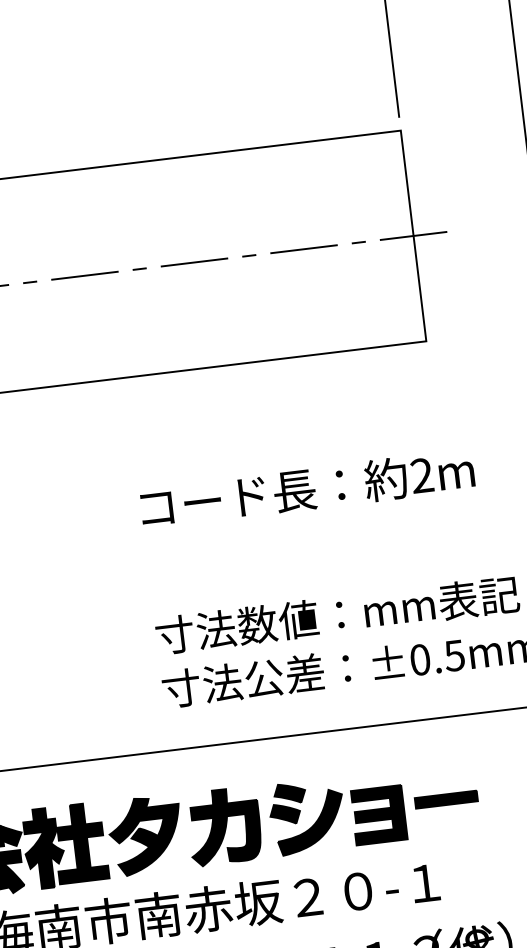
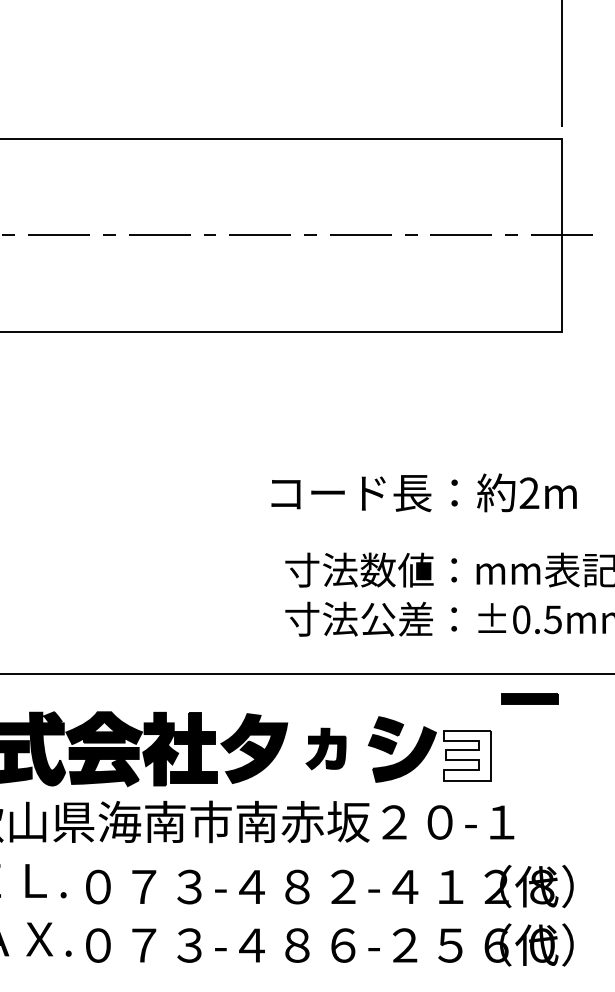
text: (306, 488) -> (423, 492), moved
part: (445, 799) -> (529, 698), moved
fill: (378, 815) -> (466, 755), removed
part: (223, 826) -> (325, 748), size x0.6

